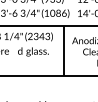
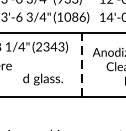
line: (64, 50) -> (82, 64), solid -> dashed
text: (33, 51) -> (43, 78), moved

